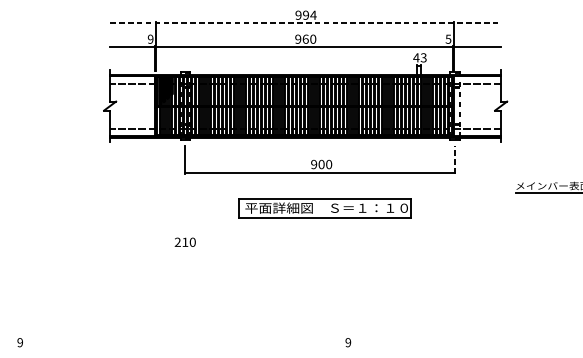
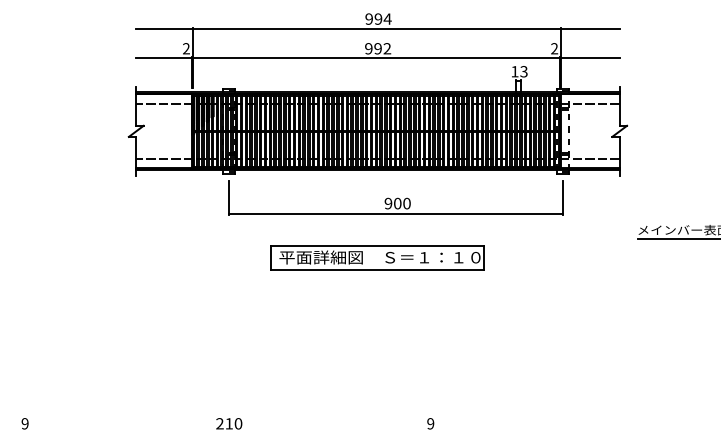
line: (305, 22) -> (377, 28), dashed -> solid
text: (150, 39) -> (186, 48), 9 -> 2
text: (309, 39) -> (382, 48), 960 -> 992
text: (448, 39) -> (554, 48), 5 -> 2
text: (416, 57) -> (514, 71), 43 -> 13
line: (454, 159) -> (562, 197), dashed -> solid
part: (324, 208) -> (377, 257), moved
text: (185, 242) -> (229, 423), moved

